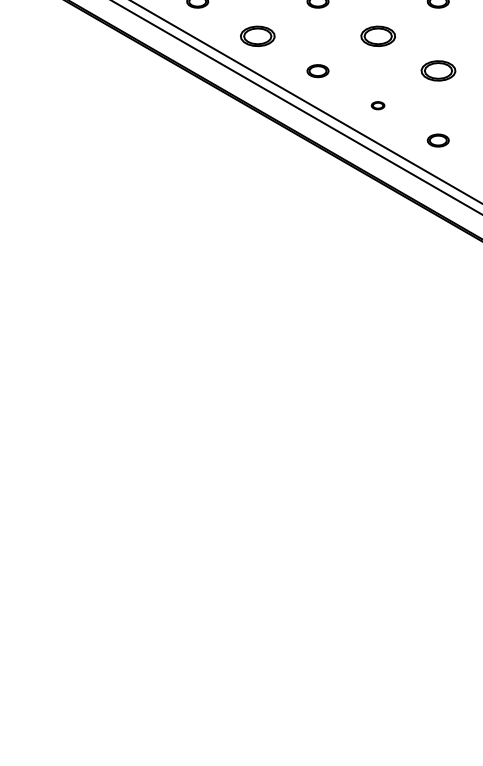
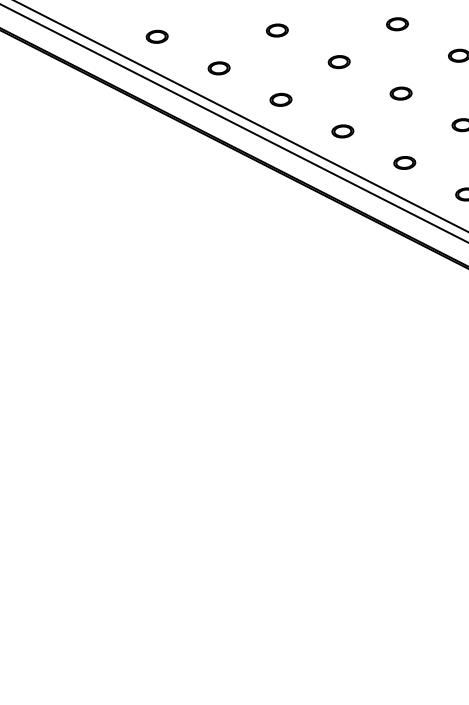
part: (257, 36) -> (218, 68), size x0.62
part: (377, 36) -> (338, 62), size x0.62
part: (437, 71) -> (400, 94), size x0.62
part: (377, 105) -> (342, 131), size x1.67

